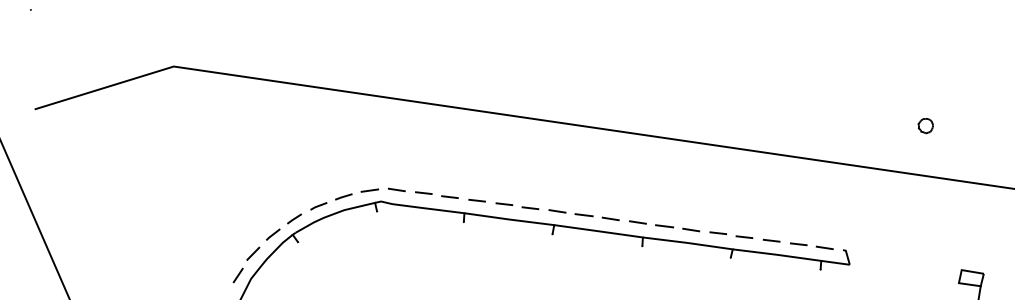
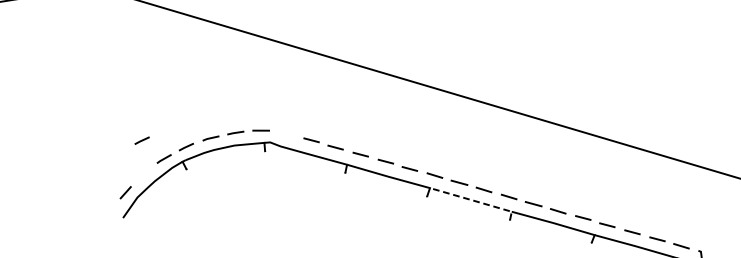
line: (396, 189) -> (286, 133), removed
line: (247, 218) -> (142, 140), added
line: (602, 231) -> (474, 200), solid -> dashed
line: (253, 253) -> (143, 174), removed

